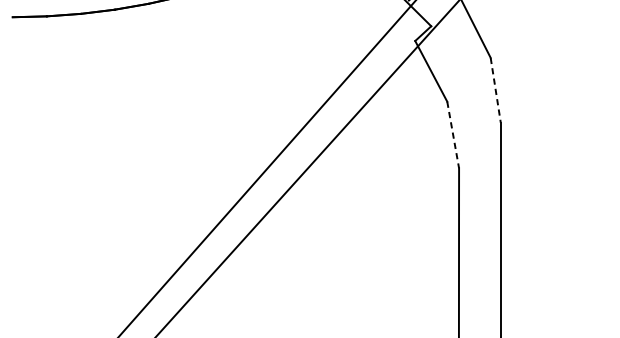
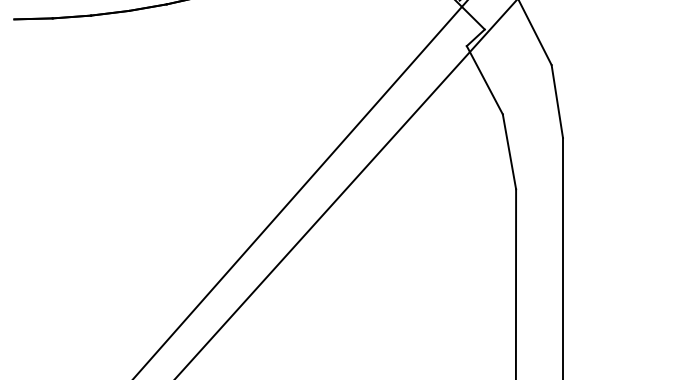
line: (495, 90) -> (557, 101), dashed -> solid
line: (453, 135) -> (509, 152), dashed -> solid

